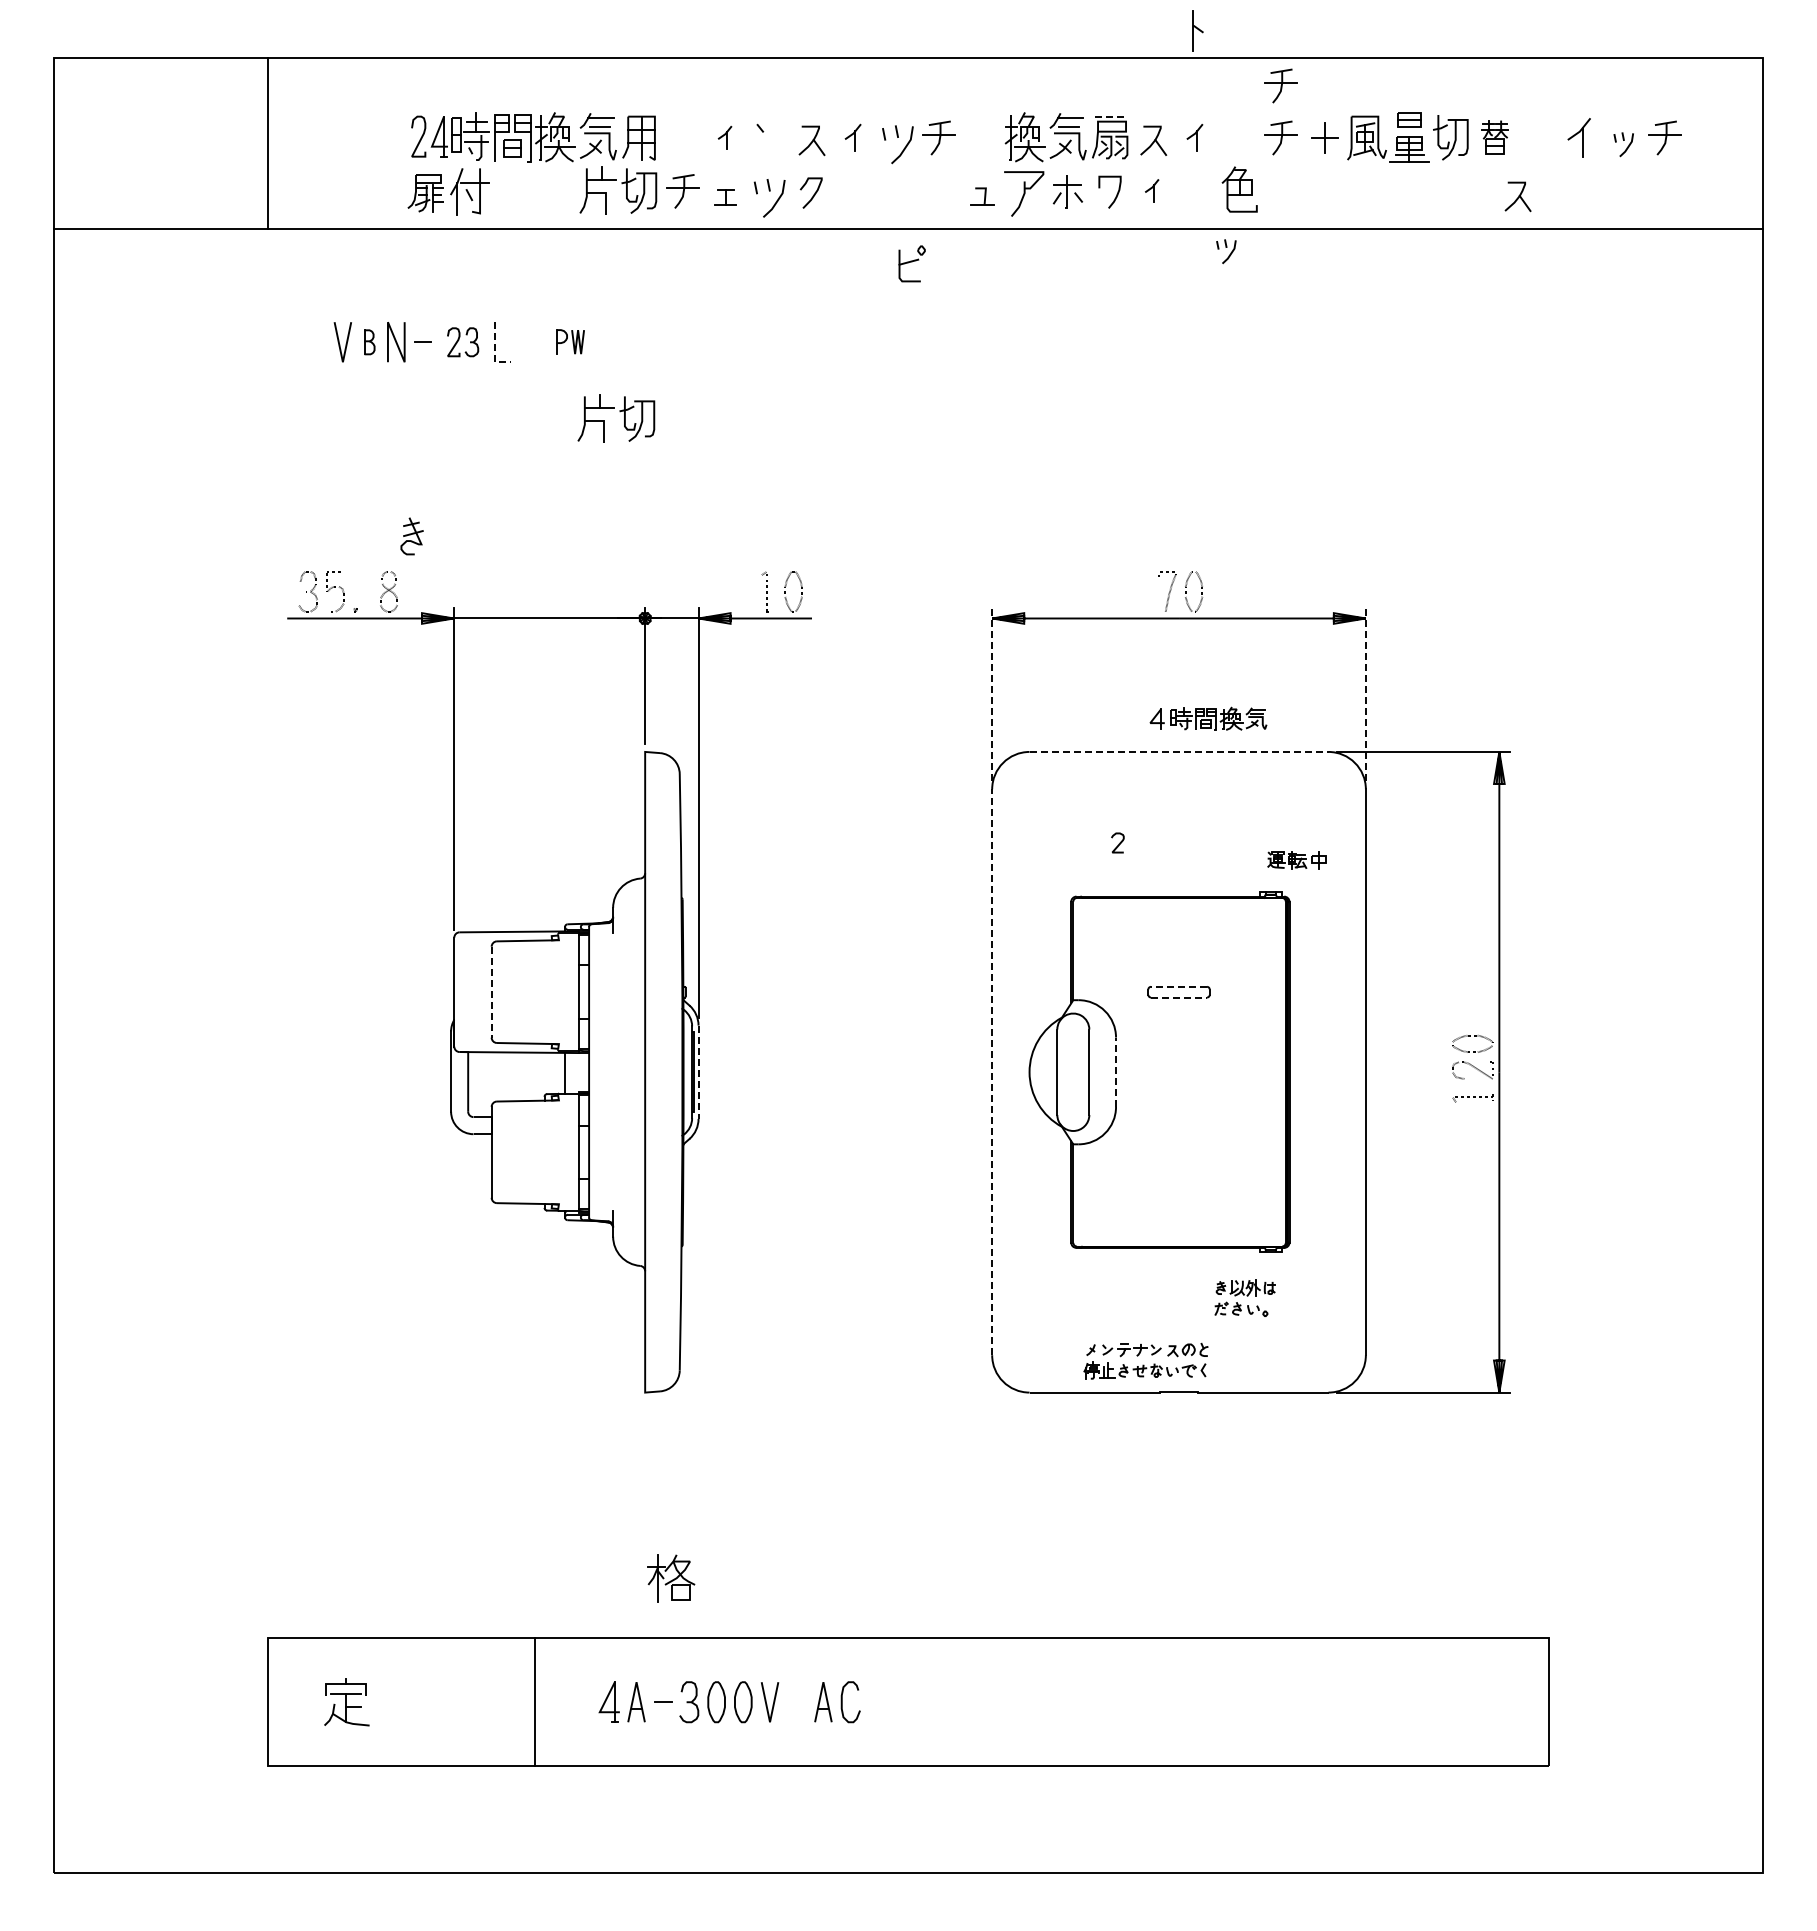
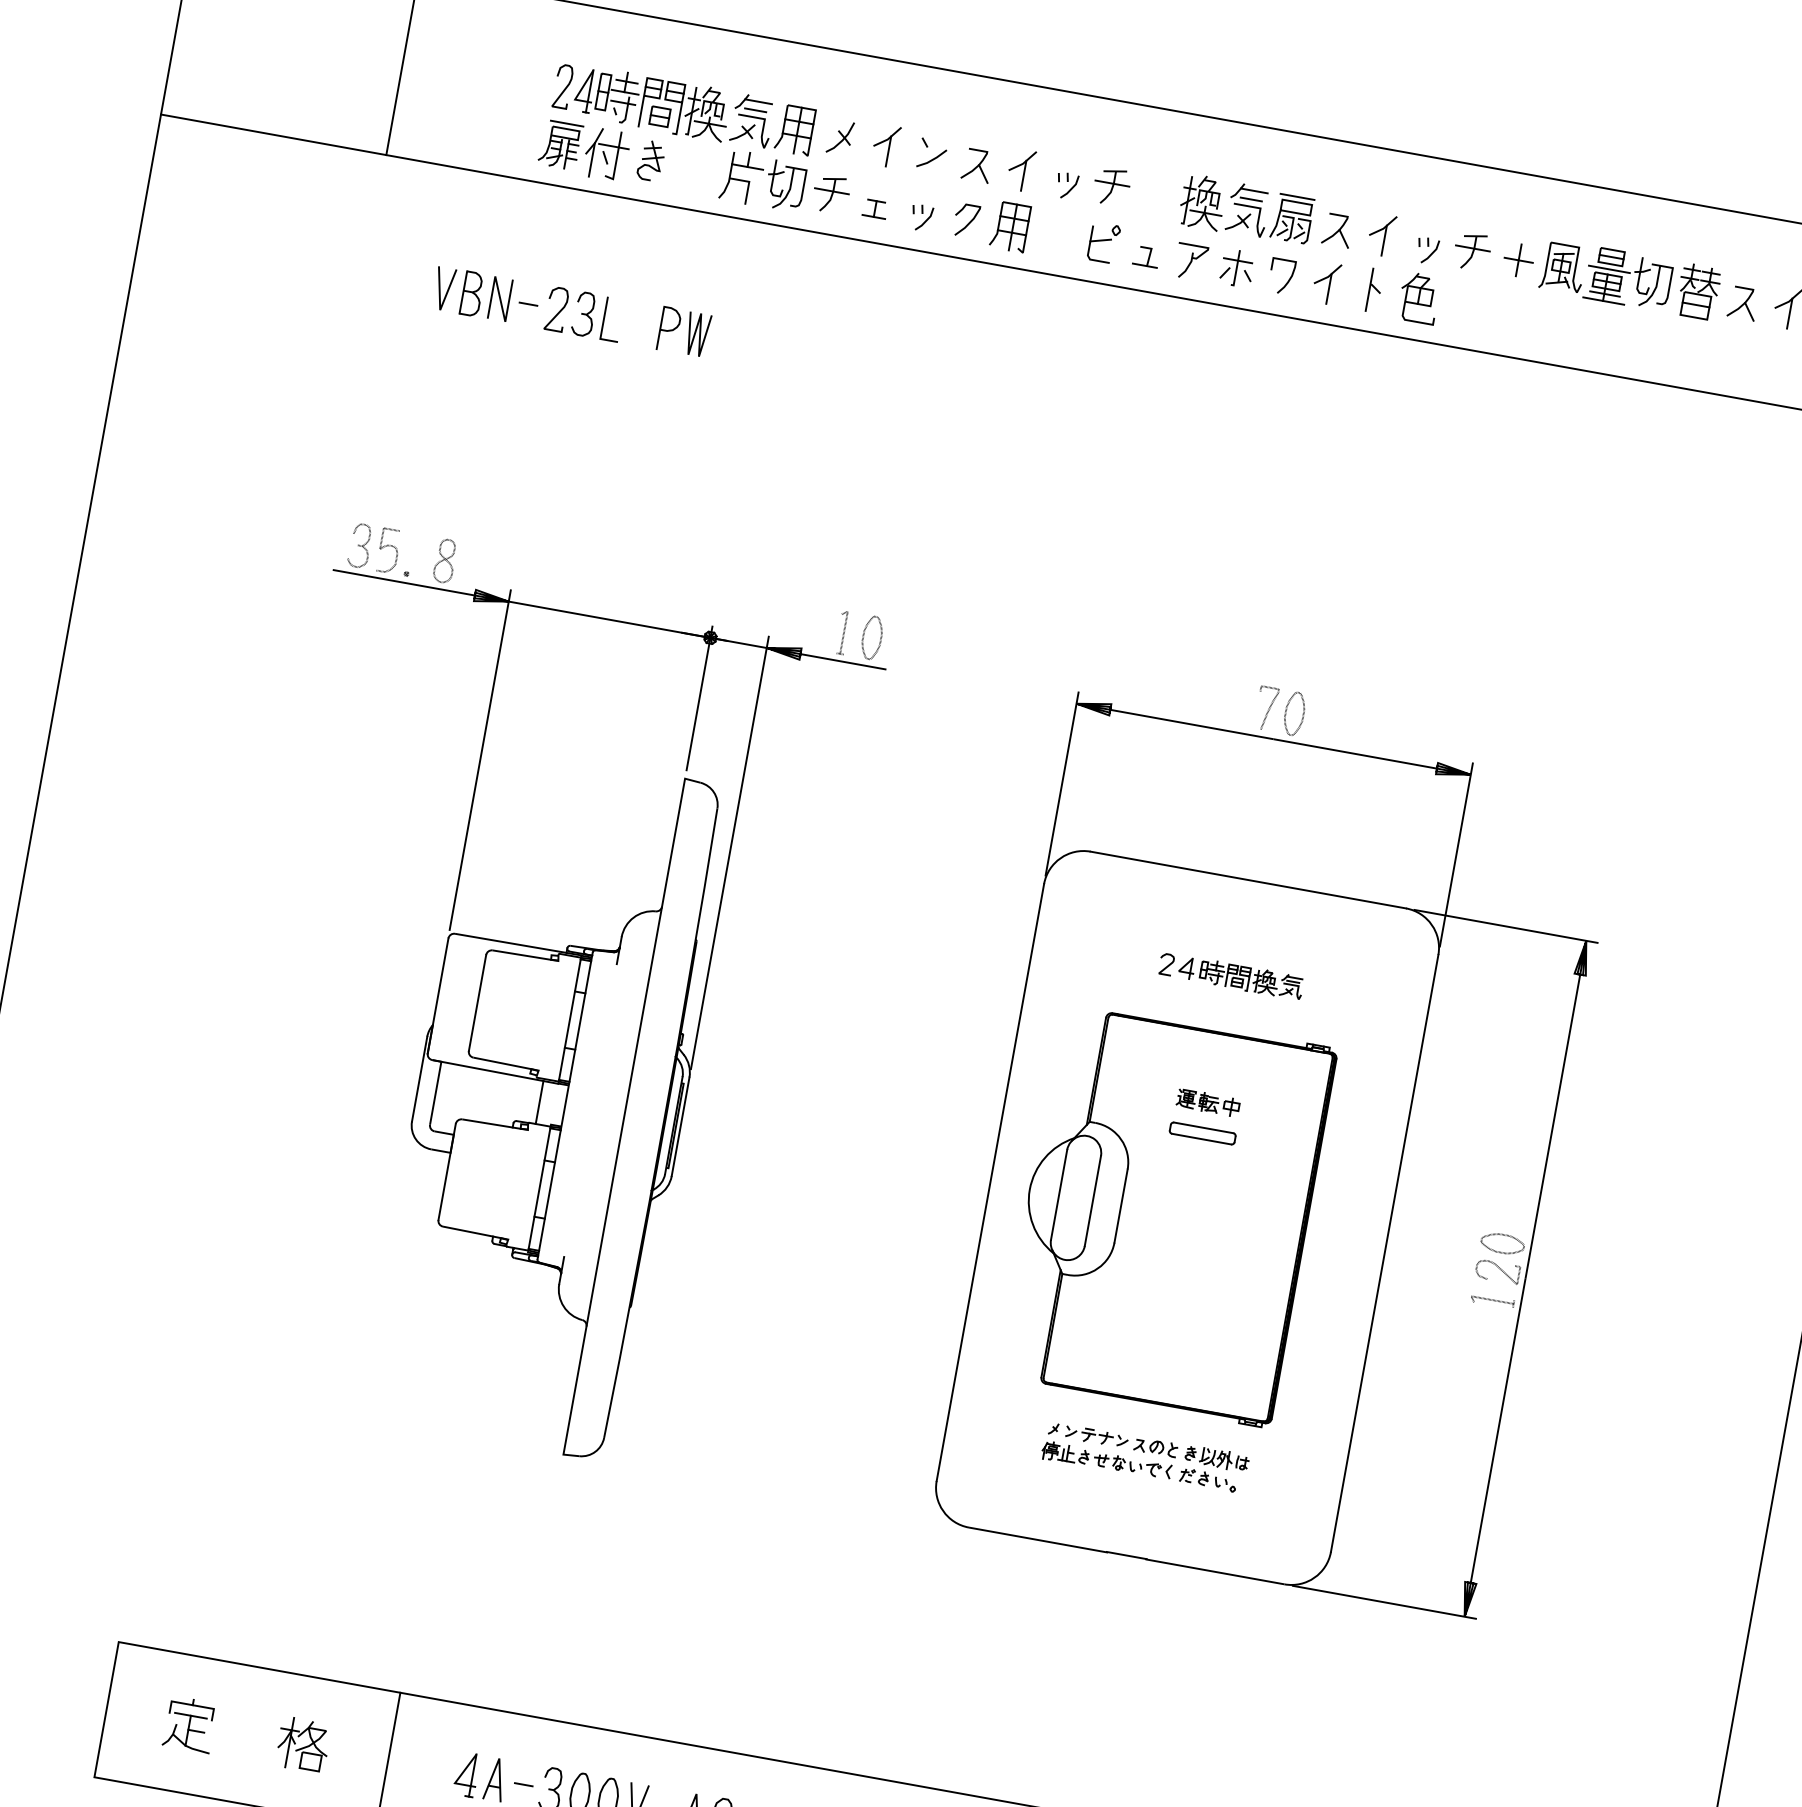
part: (1197, 30) -> (1374, 290), moved
part: (1280, 85) -> (1481, 196), removed
line: (1111, 116) -> (1297, 196), dashed -> solid
line: (1409, 131) -> (1609, 269), added
part: (681, 137) -> (840, 137), added
part: (724, 137) -> (885, 145), size x1.67
part: (852, 137) -> (1020, 169), size x1.43
part: (1194, 137) -> (1381, 234), size x1.43
part: (1494, 137) -> (1697, 291), size x1.43
line: (770, 141) -> (933, 158), added
part: (897, 144) -> (1066, 185), size x0.62
line: (428, 170) -> (566, 124), added
part: (1151, 190) -> (1325, 282), size x1.67
part: (852, 191) -> (1010, 226), added
part: (1024, 193) -> (1191, 261), size x0.71
part: (1517, 196) -> (1742, 302), moved
part: (769, 197) -> (921, 217), size x0.62
part: (1226, 251) -> (1427, 250), moved
part: (911, 263) -> (1103, 242), moved
part: (570, 341) -> (684, 331), size x1.67
part: (369, 342) -> (471, 294), size x1.67
part: (462, 342) -> (570, 312), size x1.43
line: (494, 351) -> (602, 327), dashed -> solid
part: (620, 412) -> (723, 415), removed
part: (411, 536) -> (650, 160), moved
line: (992, 694) -> (1062, 784), dashed -> solid
line: (1365, 694) -> (1455, 854), dashed -> solid
part: (1208, 718) -> (1241, 977), moved
line: (1179, 751) -> (1248, 879), dashed -> solid
part: (1296, 860) -> (1207, 1103), moved
line: (1178, 986) -> (1203, 1127), dashed -> solid
line: (491, 992) -> (477, 1003), dashed -> solid
line: (1179, 997) -> (1202, 1139), dashed -> solid
line: (698, 1072) -> (680, 1127), dashed -> solid
line: (992, 1072) -> (990, 1182), dashed -> solid
line: (1116, 1072) -> (1121, 1206), dashed -> solid
part: (1145, 1360) -> (1109, 1450), moved
part: (671, 1578) -> (303, 1745), moved

